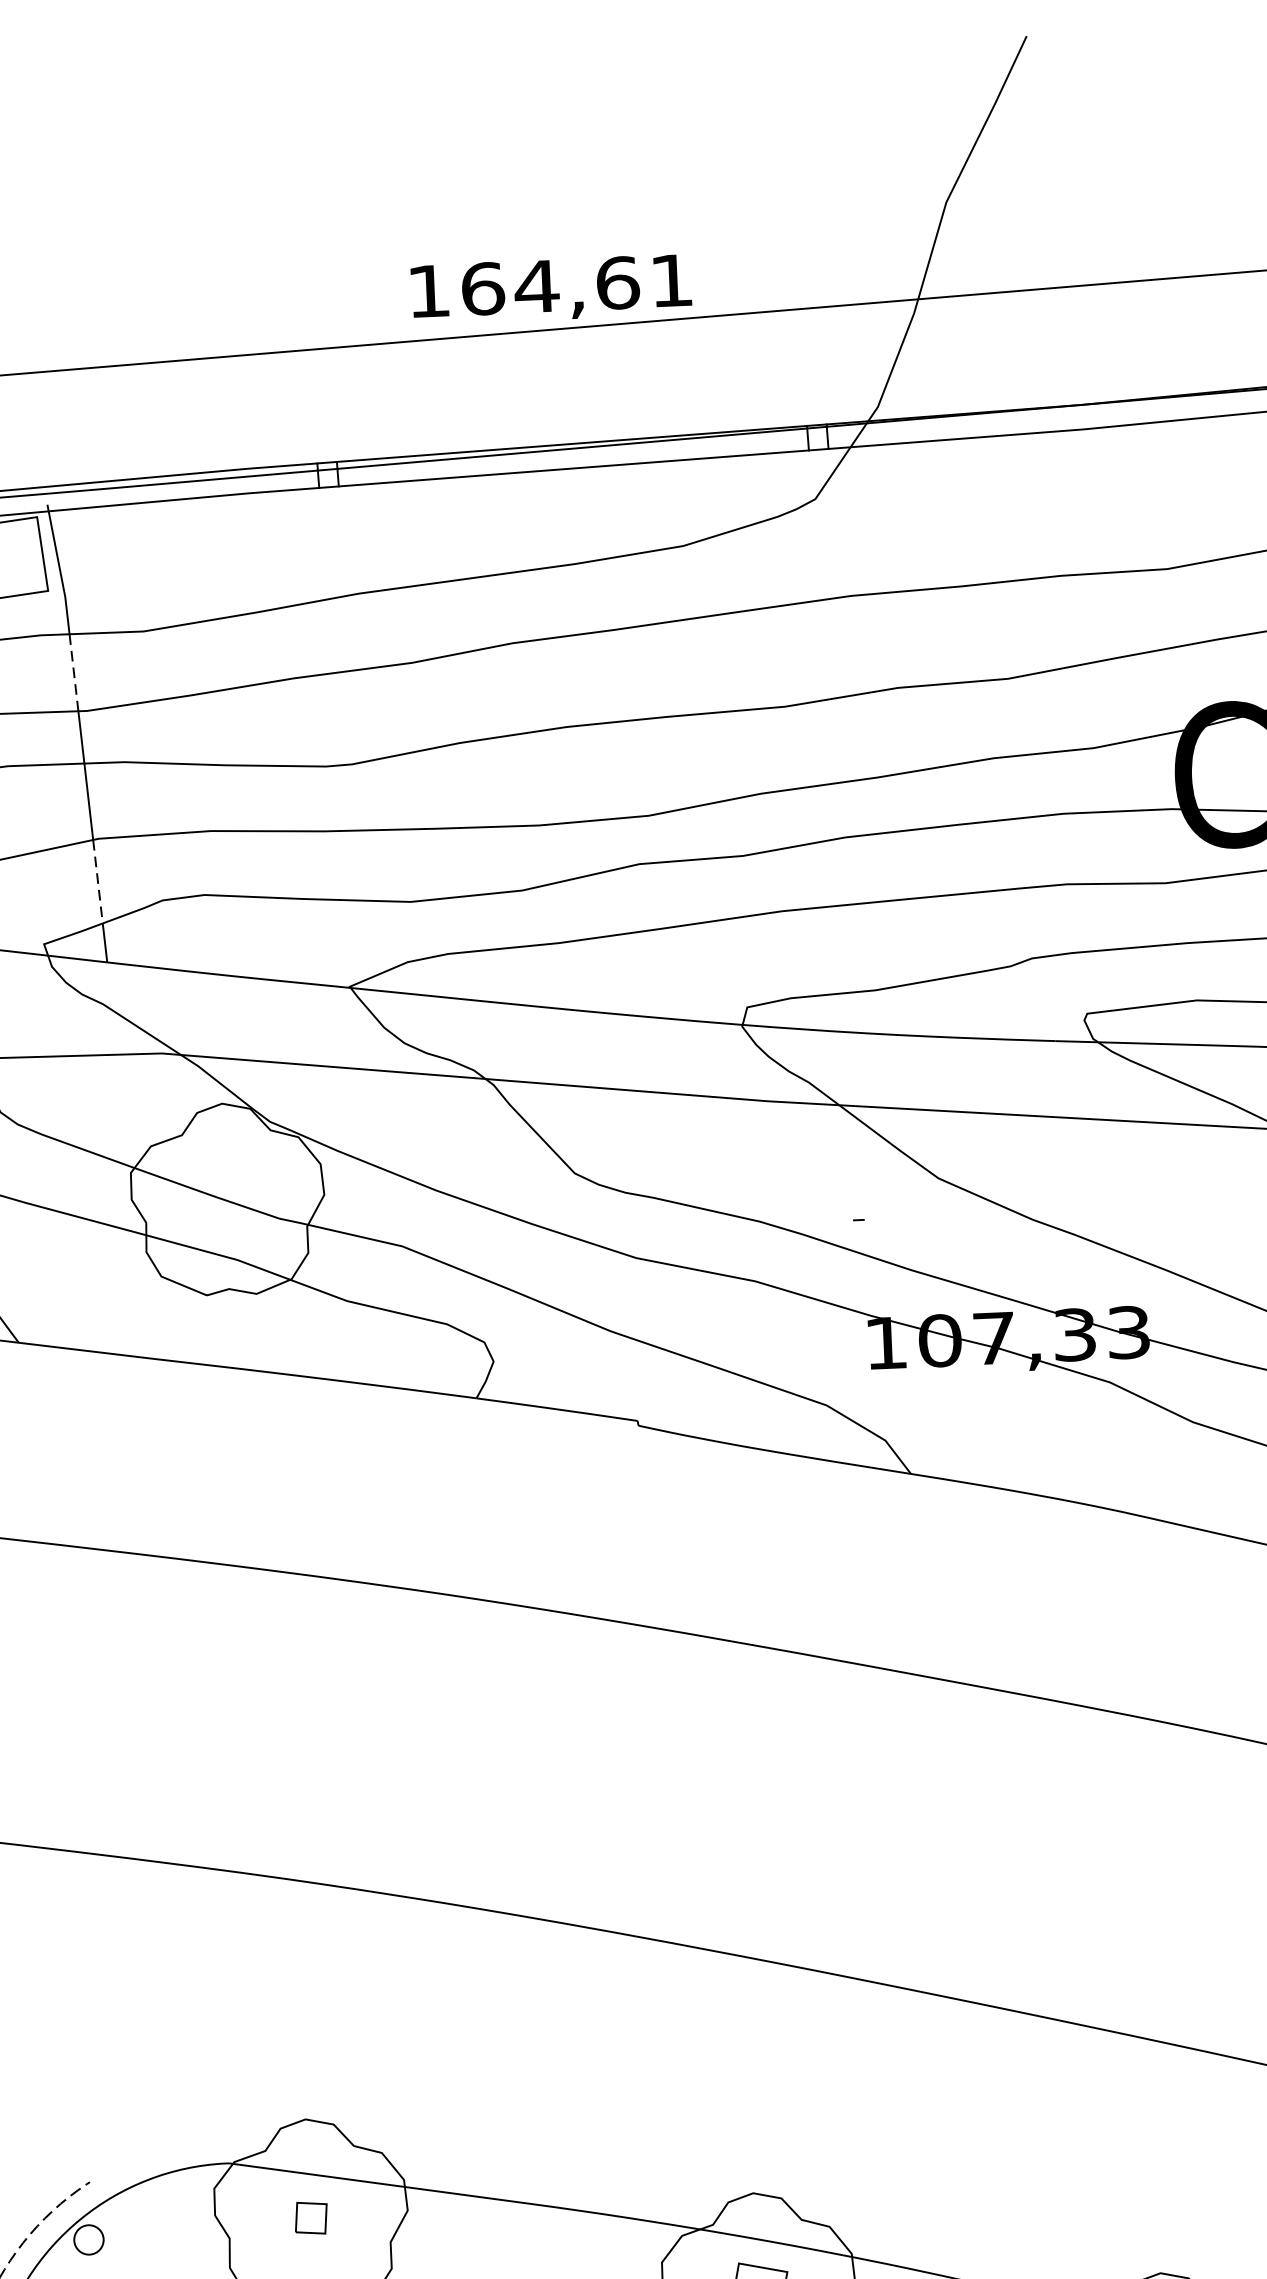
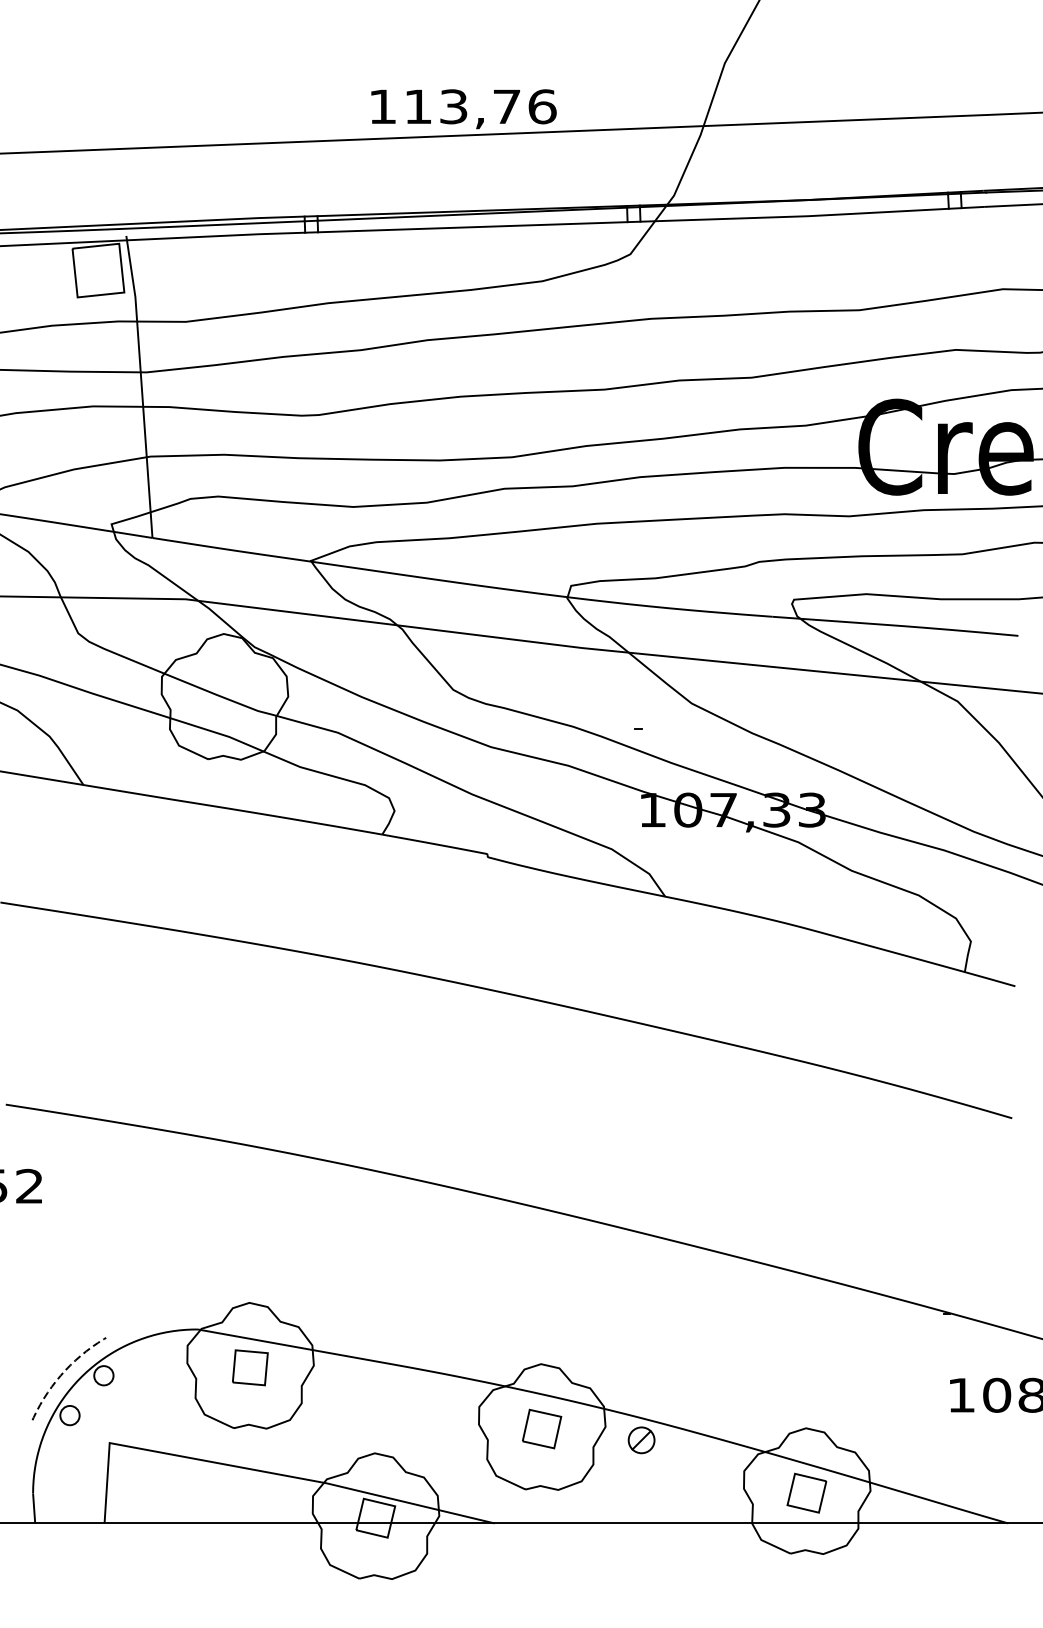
text: (577, 284) -> (480, 106), 164,61 -> 113,76
line: (73, 673) -> (138, 347), dashed -> solid
line: (97, 881) -> (148, 484), dashed -> solid
part: (311, 2217) -> (250, 1367), size x1.67

